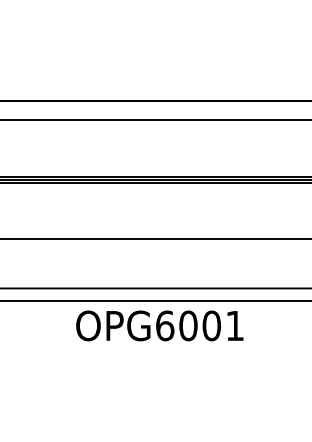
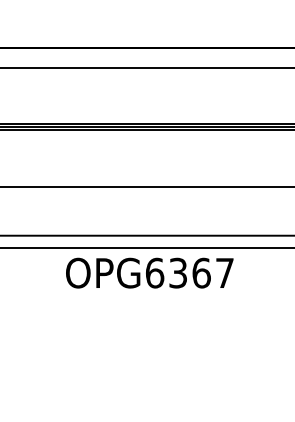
text: (211, 325) -> (201, 272), OPG6001 -> OPG6367

